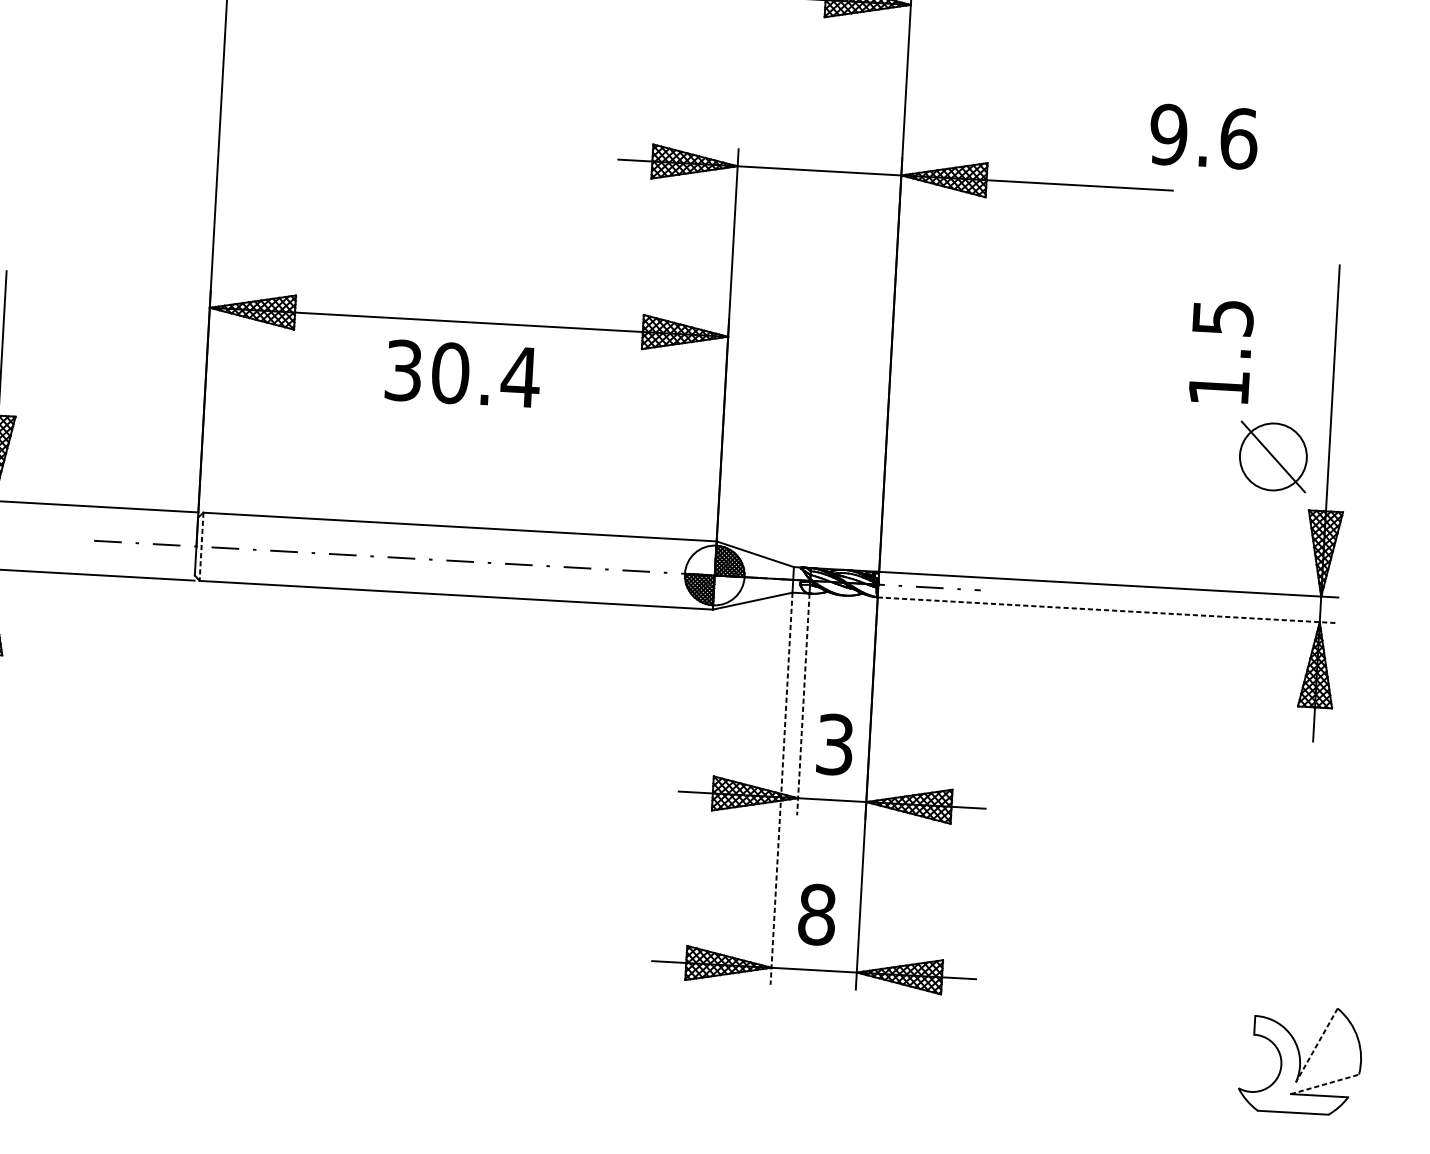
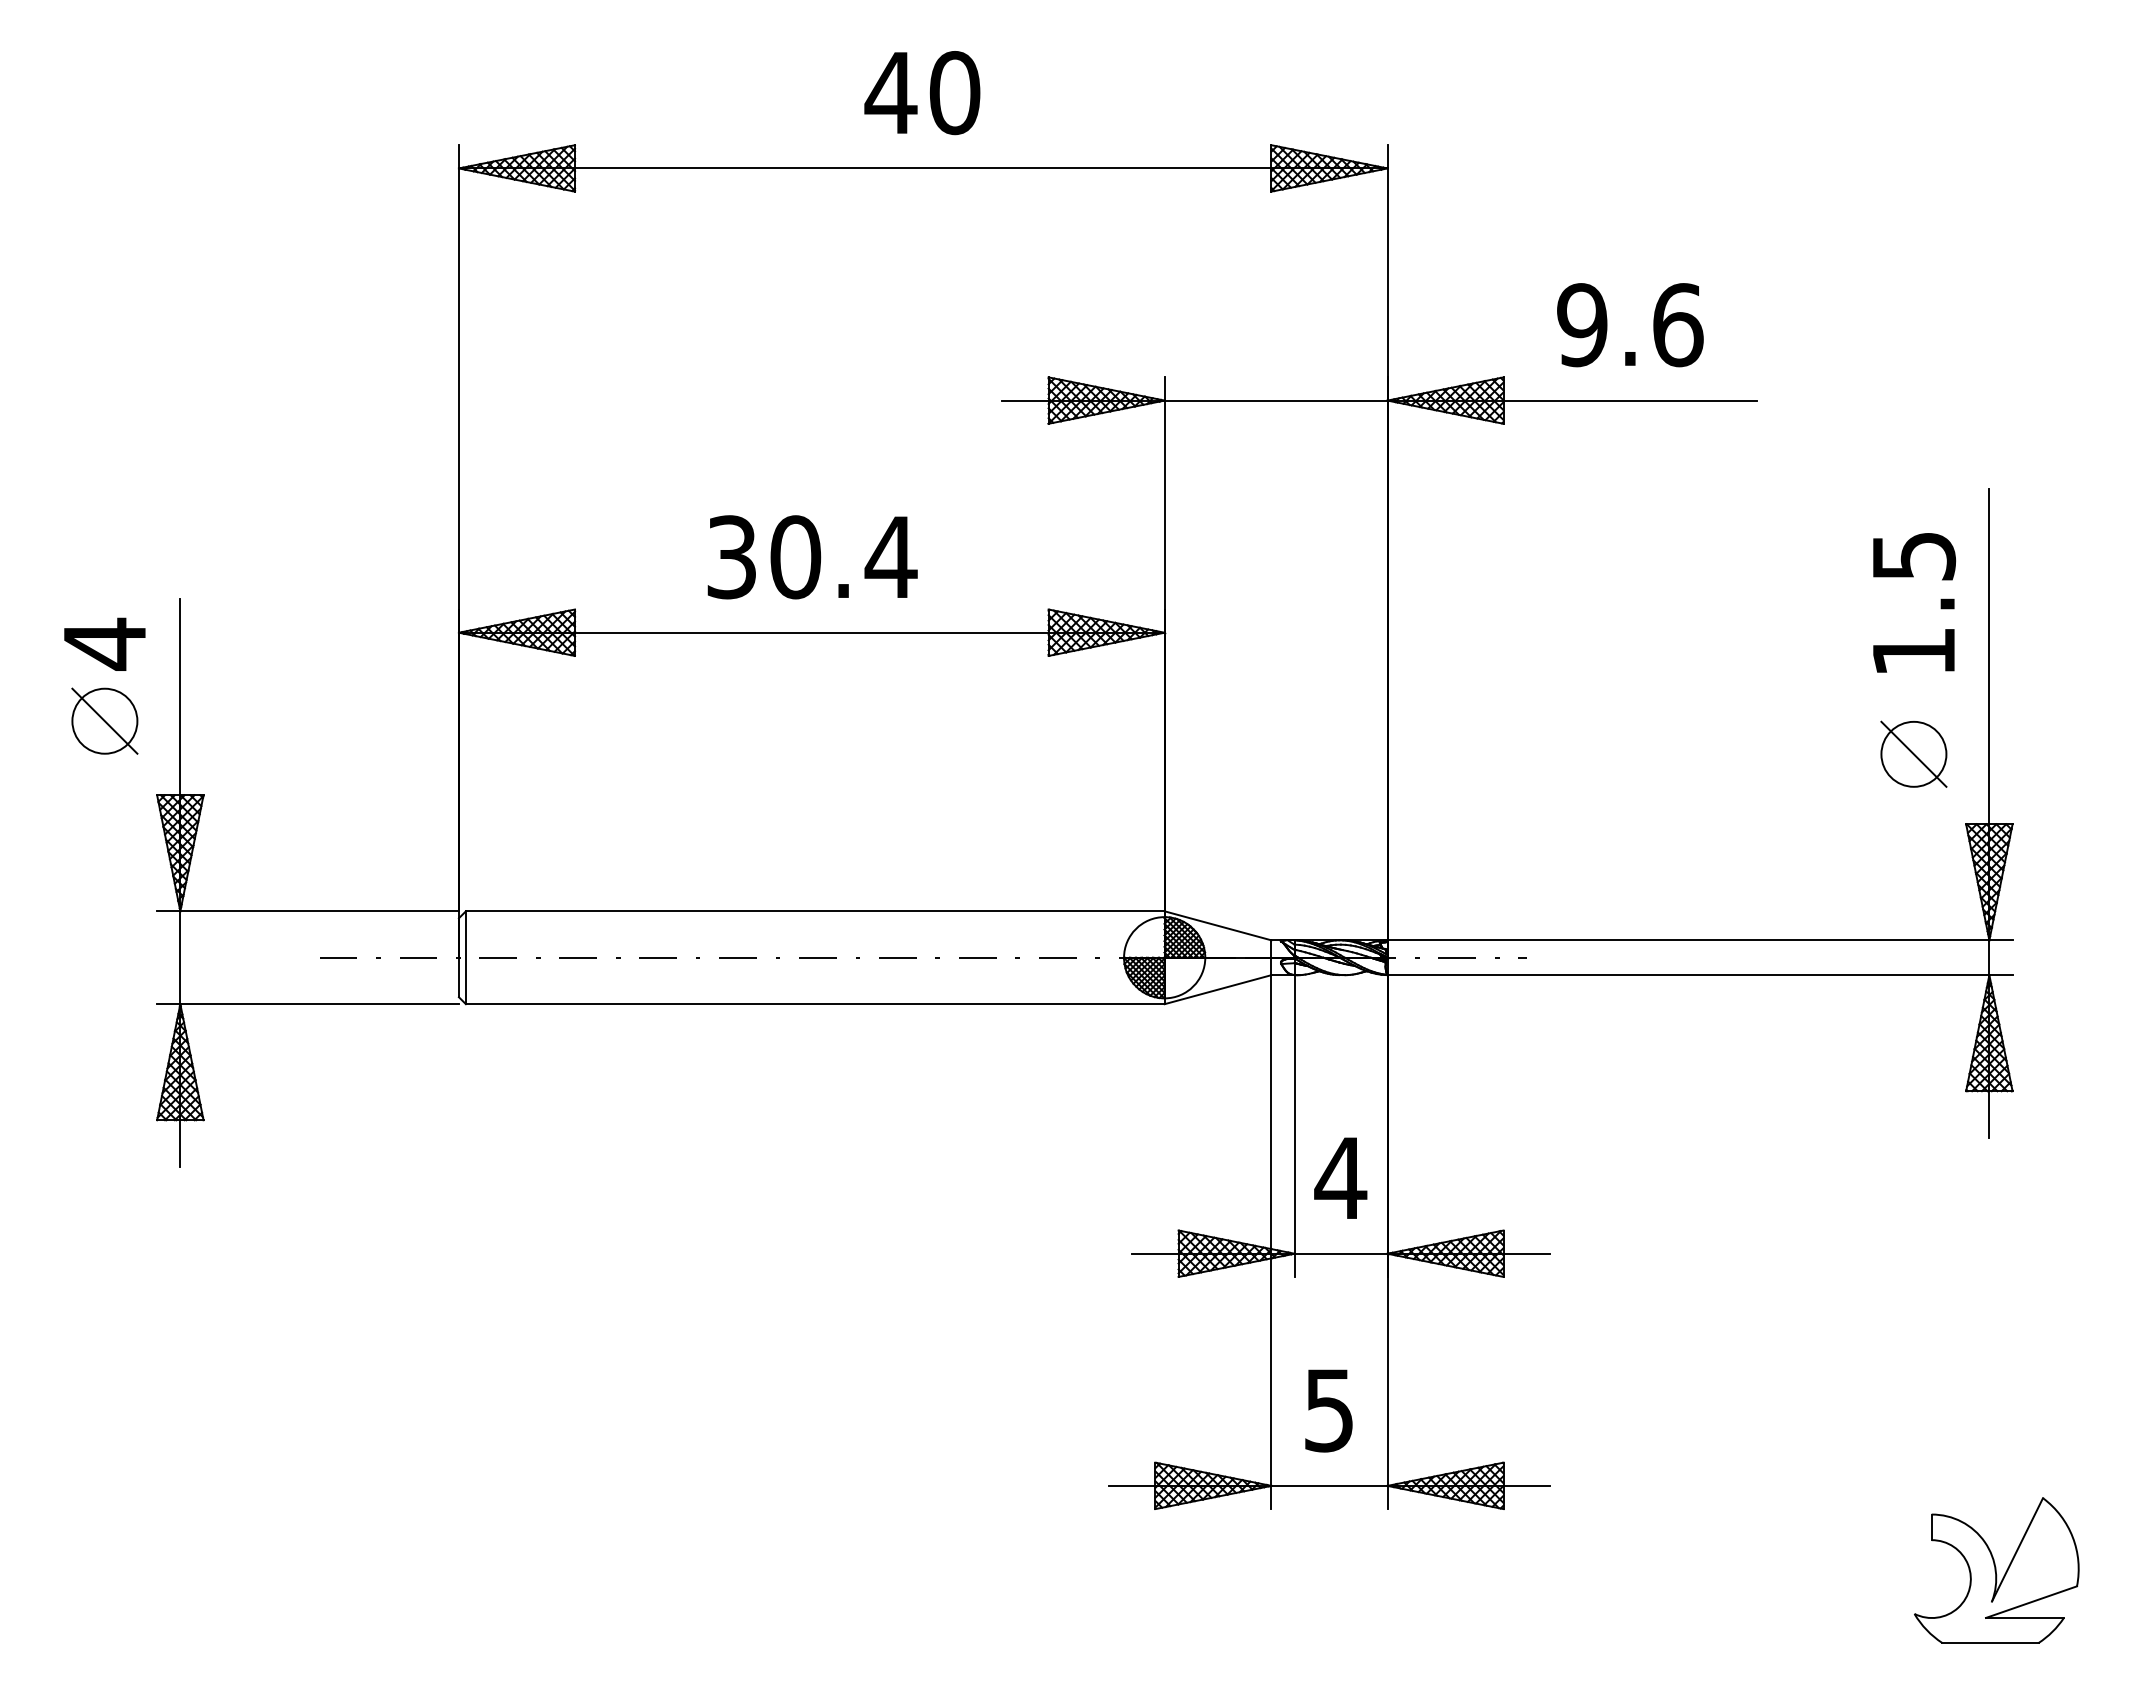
text: (1204, 137) -> (1630, 325), moved
text: (1221, 351) -> (1914, 602), moved
text: (462, 374) -> (812, 557), moved
part: (1273, 456) -> (1913, 753), size x0.71
line: (201, 547) -> (465, 958), dashed -> solid
line: (1107, 610) -> (1700, 975), dashed -> solid
line: (803, 704) -> (1294, 1126), dashed -> solid
text: (834, 744) -> (1340, 1178), 3 -> 4
line: (781, 789) -> (1271, 1242), dashed -> solid
text: (817, 914) -> (1329, 1410), 8 -> 5
line: (1316, 1045) -> (2017, 1549), dashed -> solid
line: (1325, 1083) -> (2031, 1601), dashed -> solid

